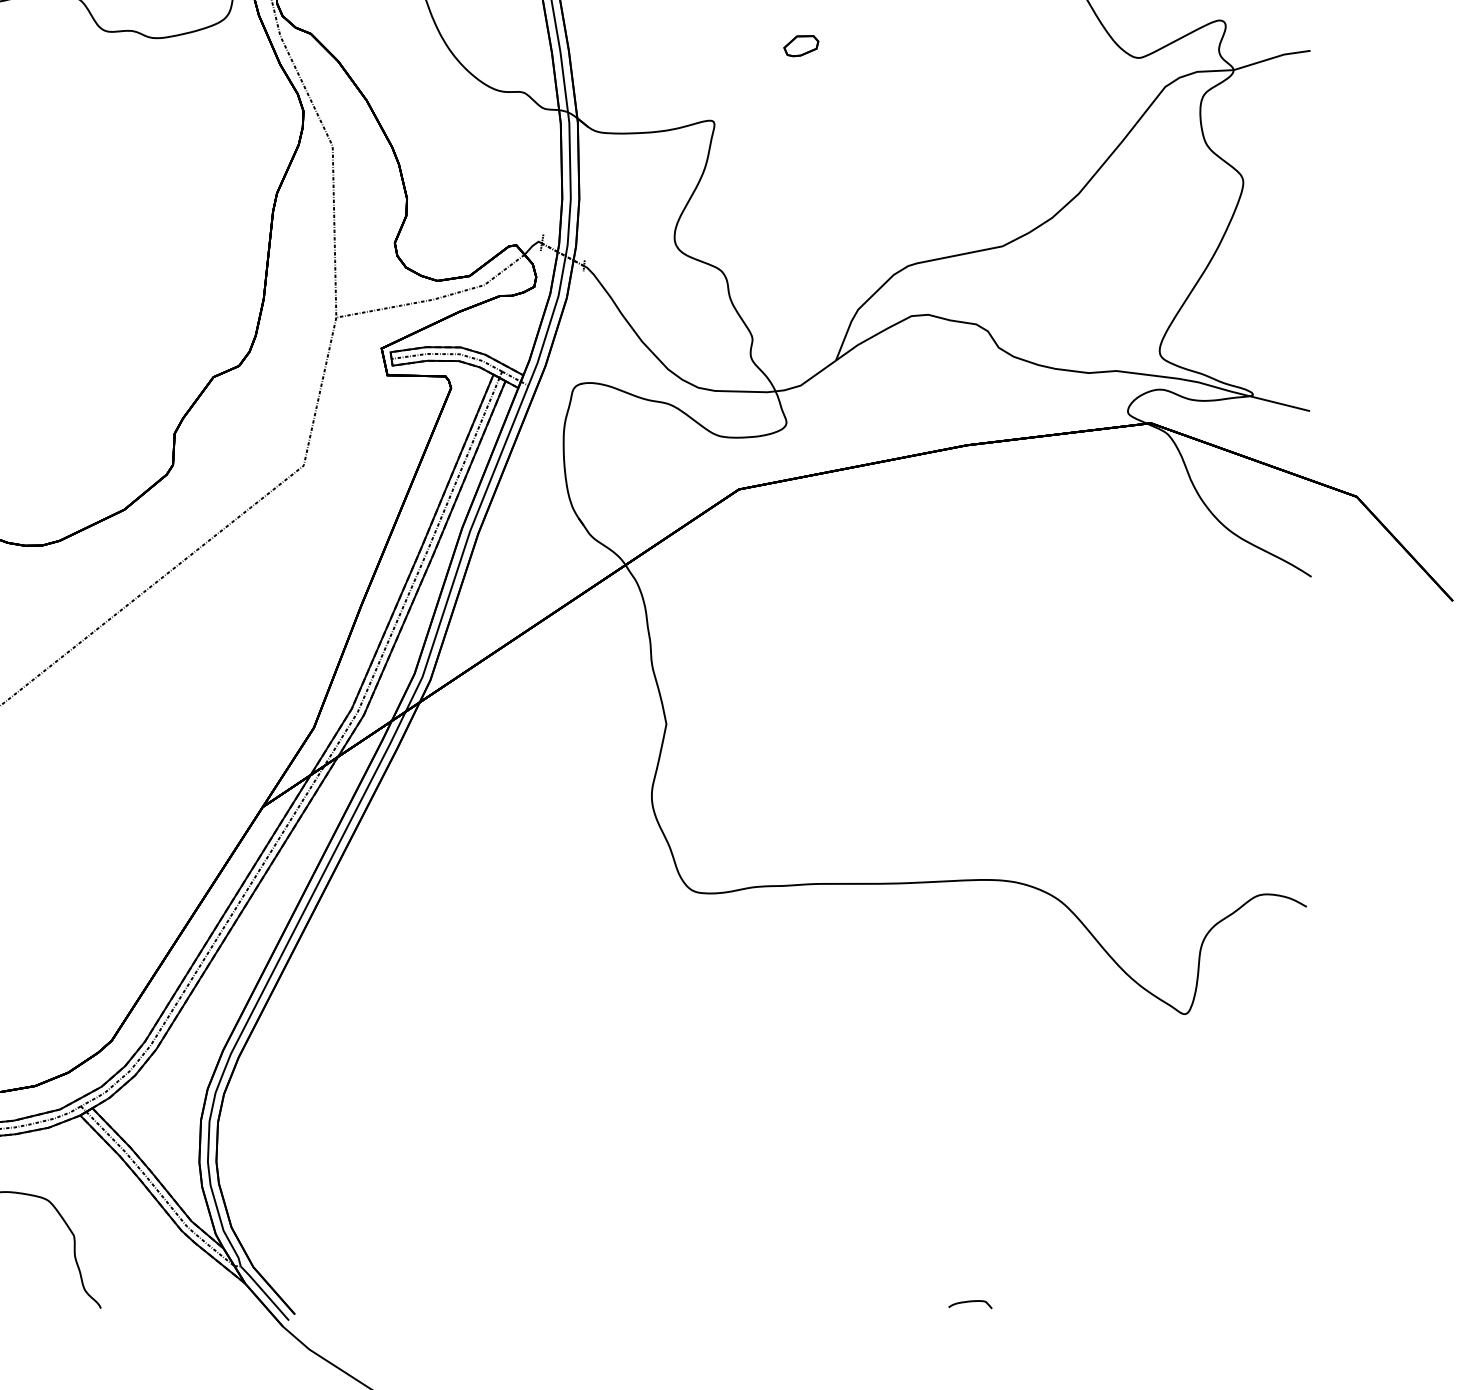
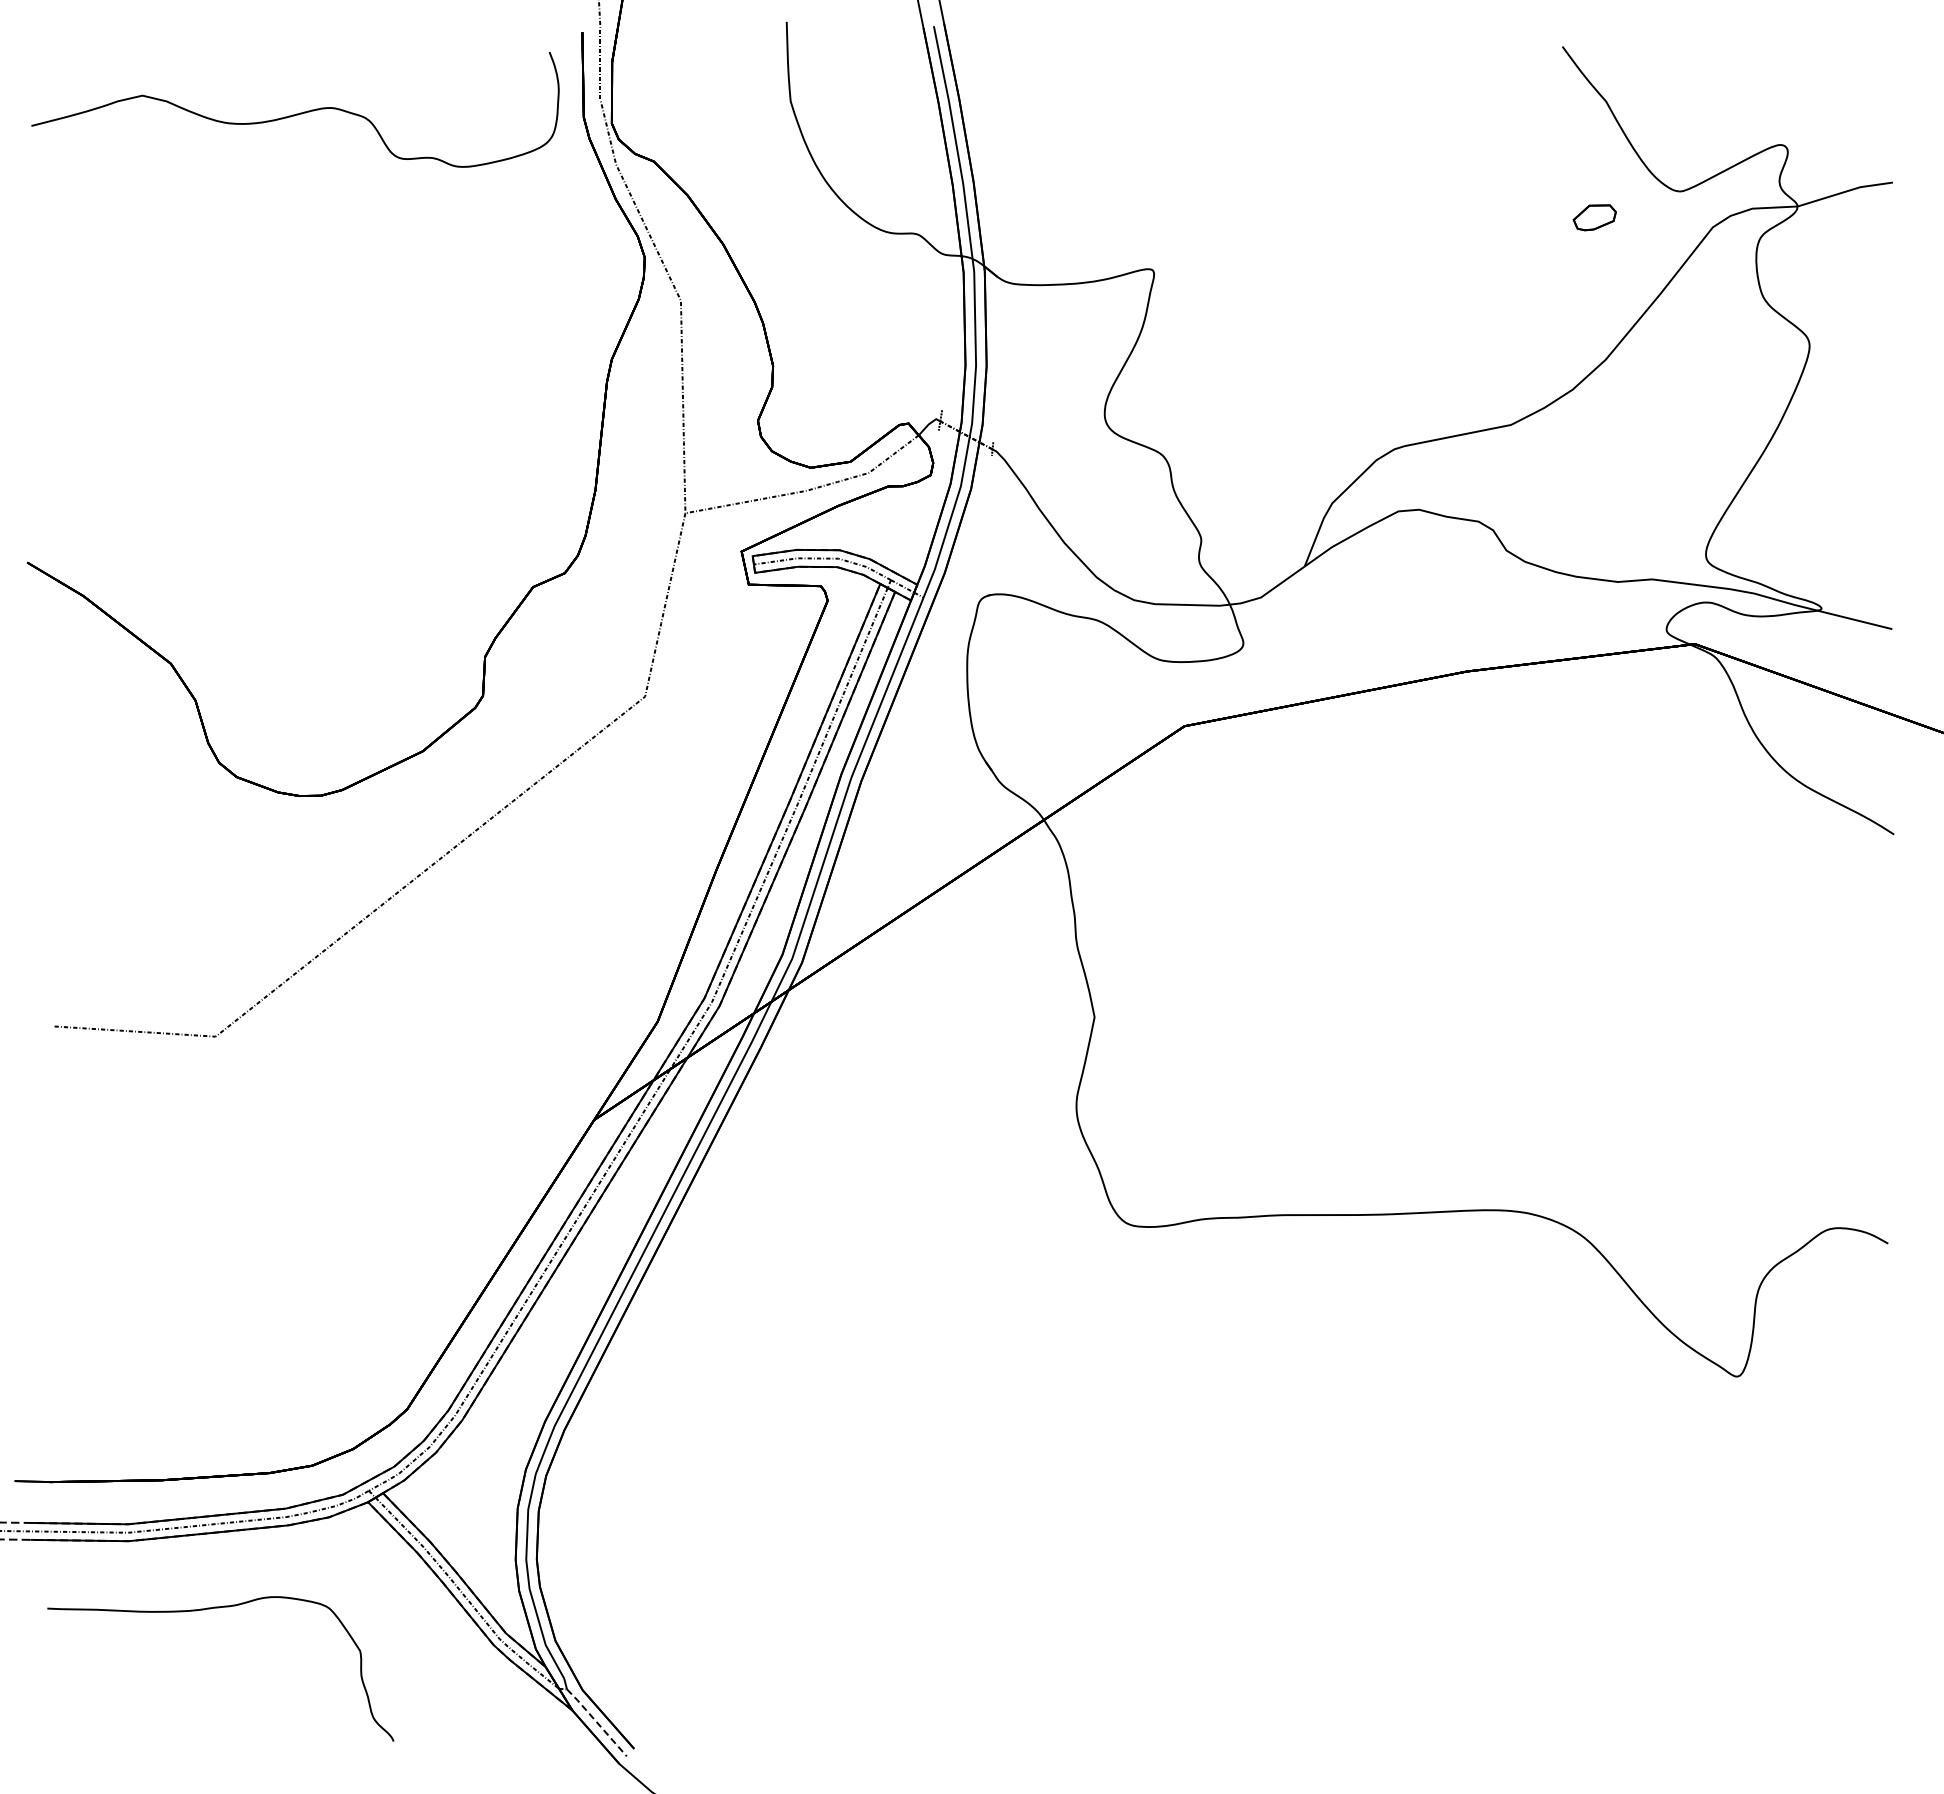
part: (801, 45) -> (1594, 217), moved
line: (264, 1293) -> (596, 1722), solid -> dashed
part: (970, 1304) -> (1471, 1736), removed

